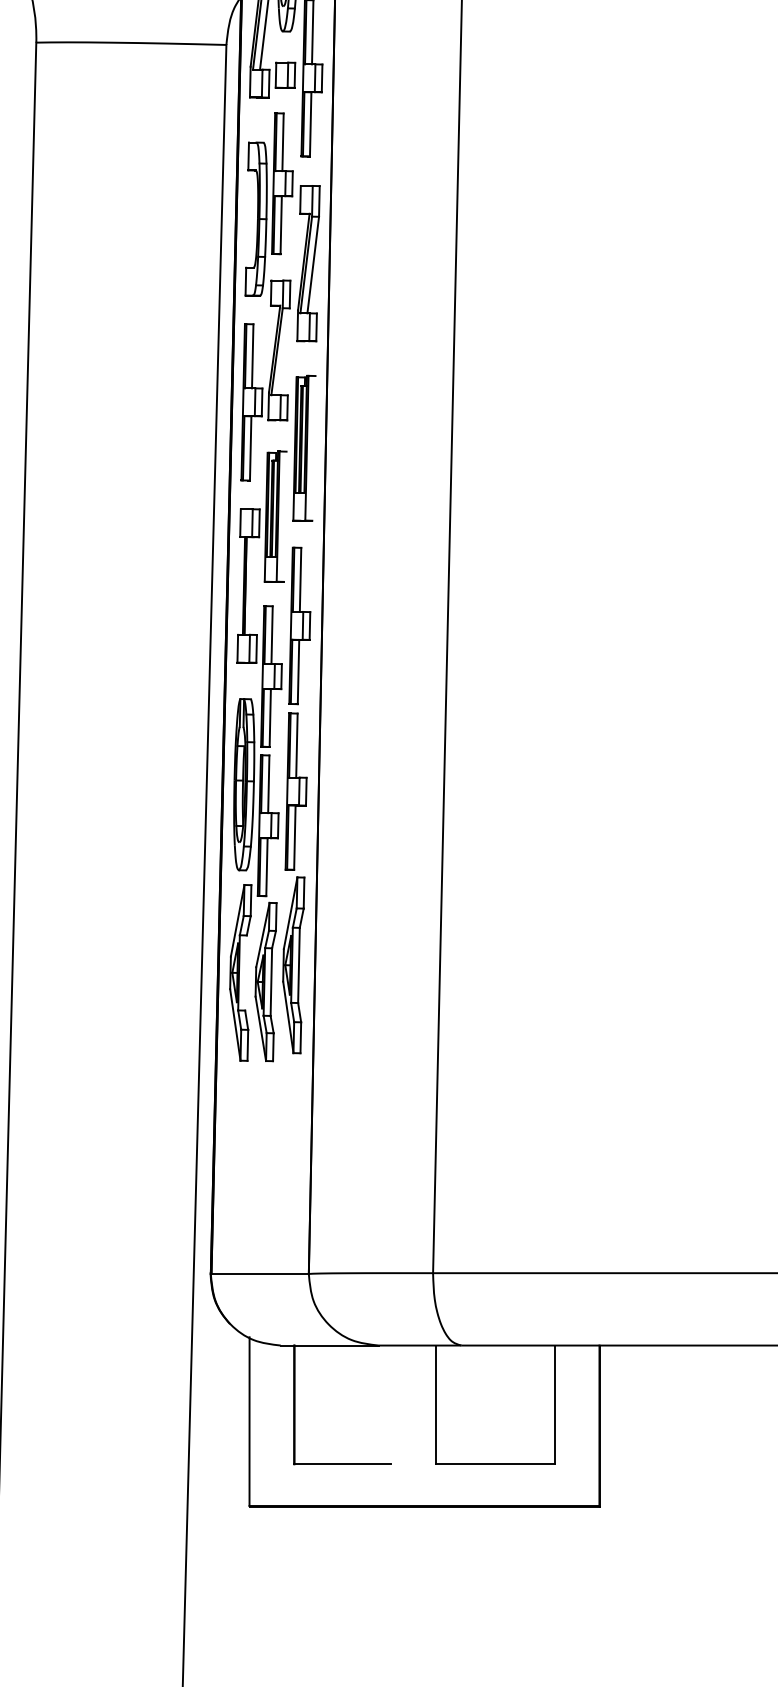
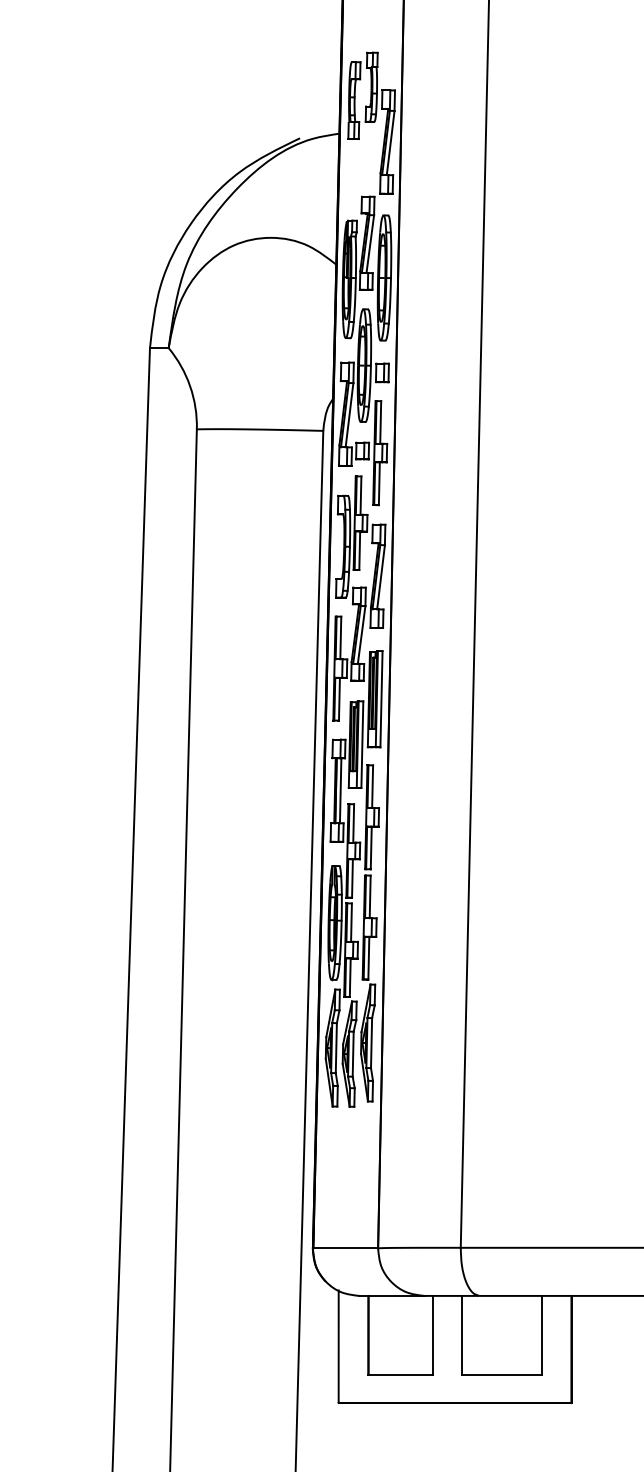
line: (283, 351) -> (361, 634), added
line: (313, 448) -> (381, 699), added
line: (285, 516) -> (362, 744), added
line: (252, 585) -> (340, 790), added
line: (244, 973) -> (335, 1048), added
line: (390, 1403) -> (432, 1334), added

